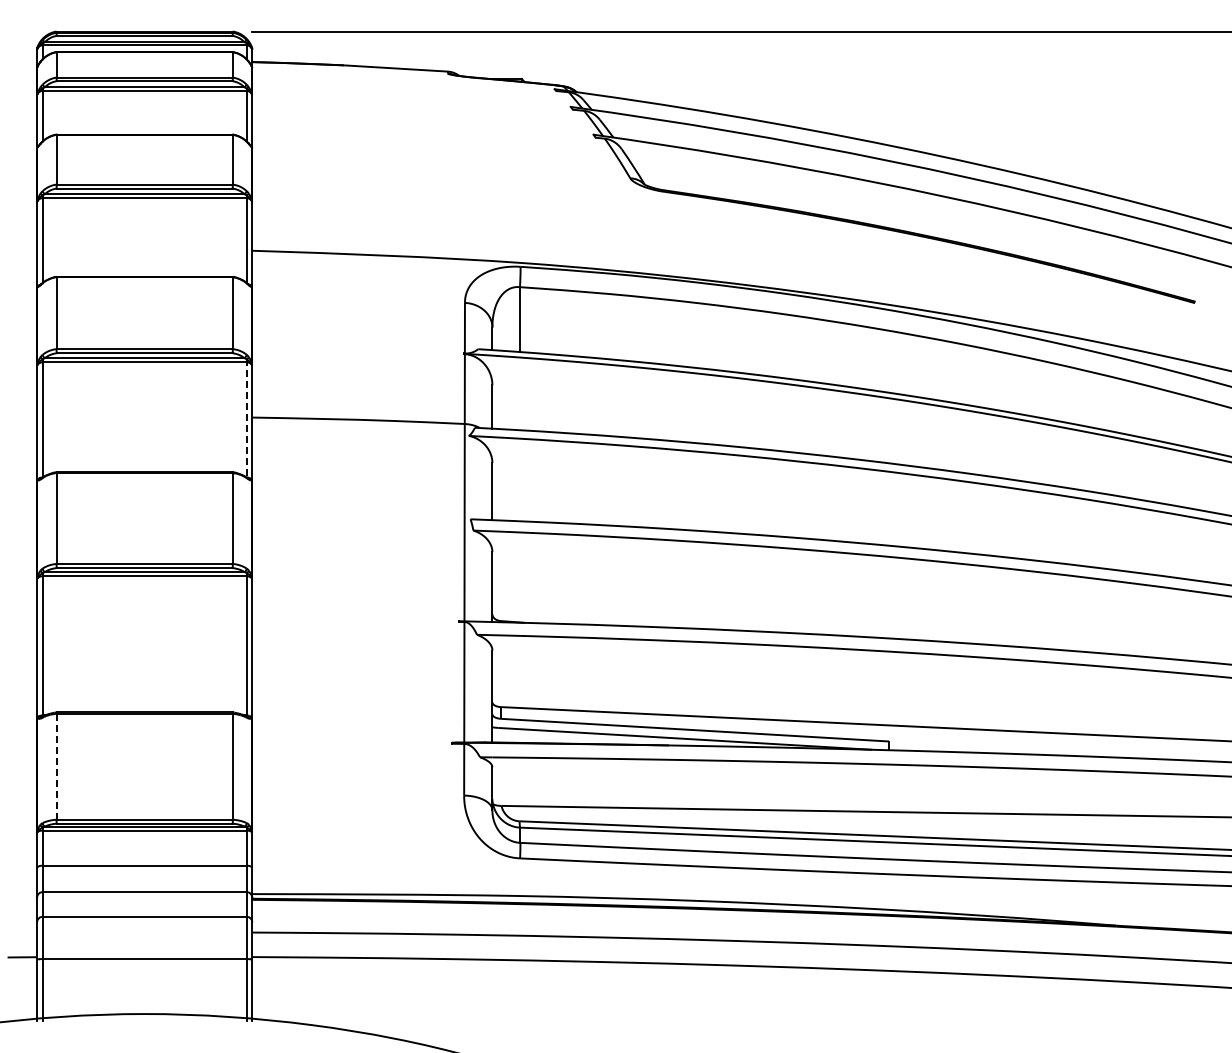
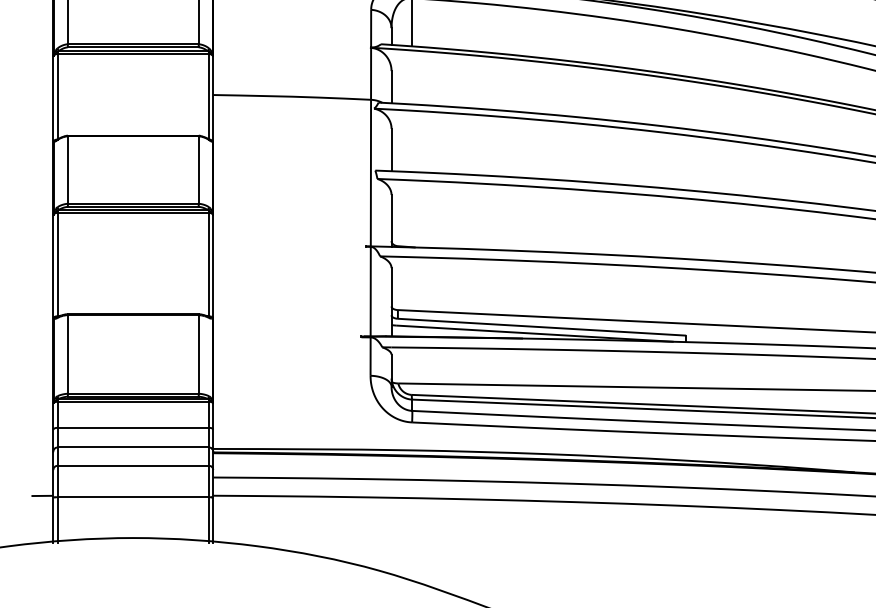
line: (246, 418) -> (208, 95), dashed -> solid
line: (56, 766) -> (67, 354), dashed -> solid

